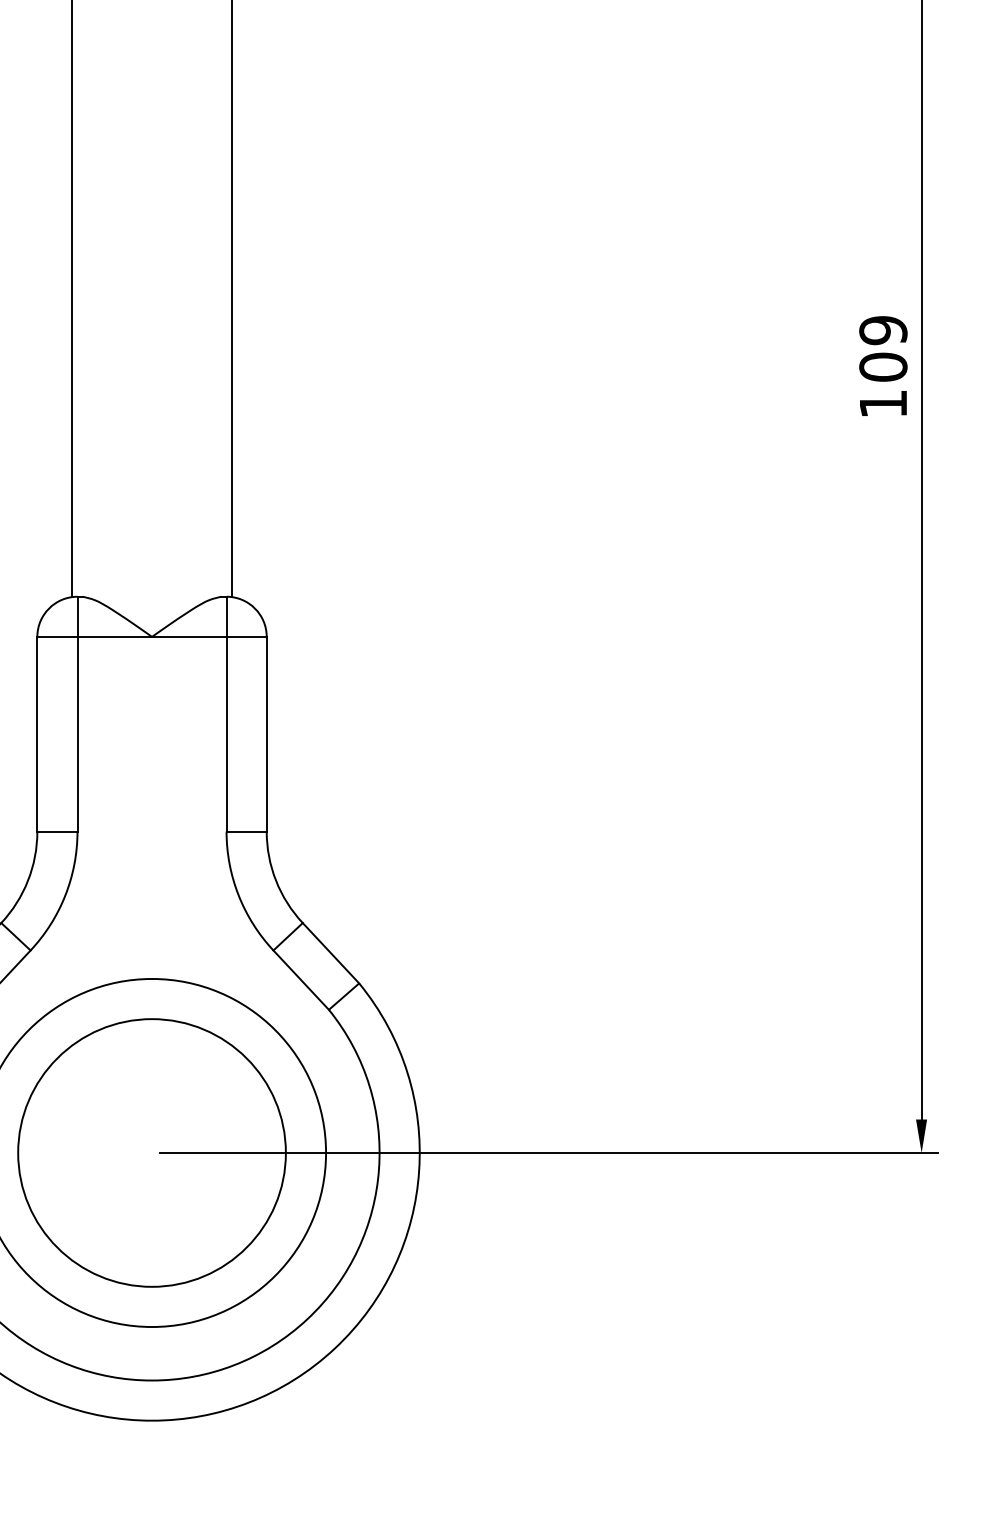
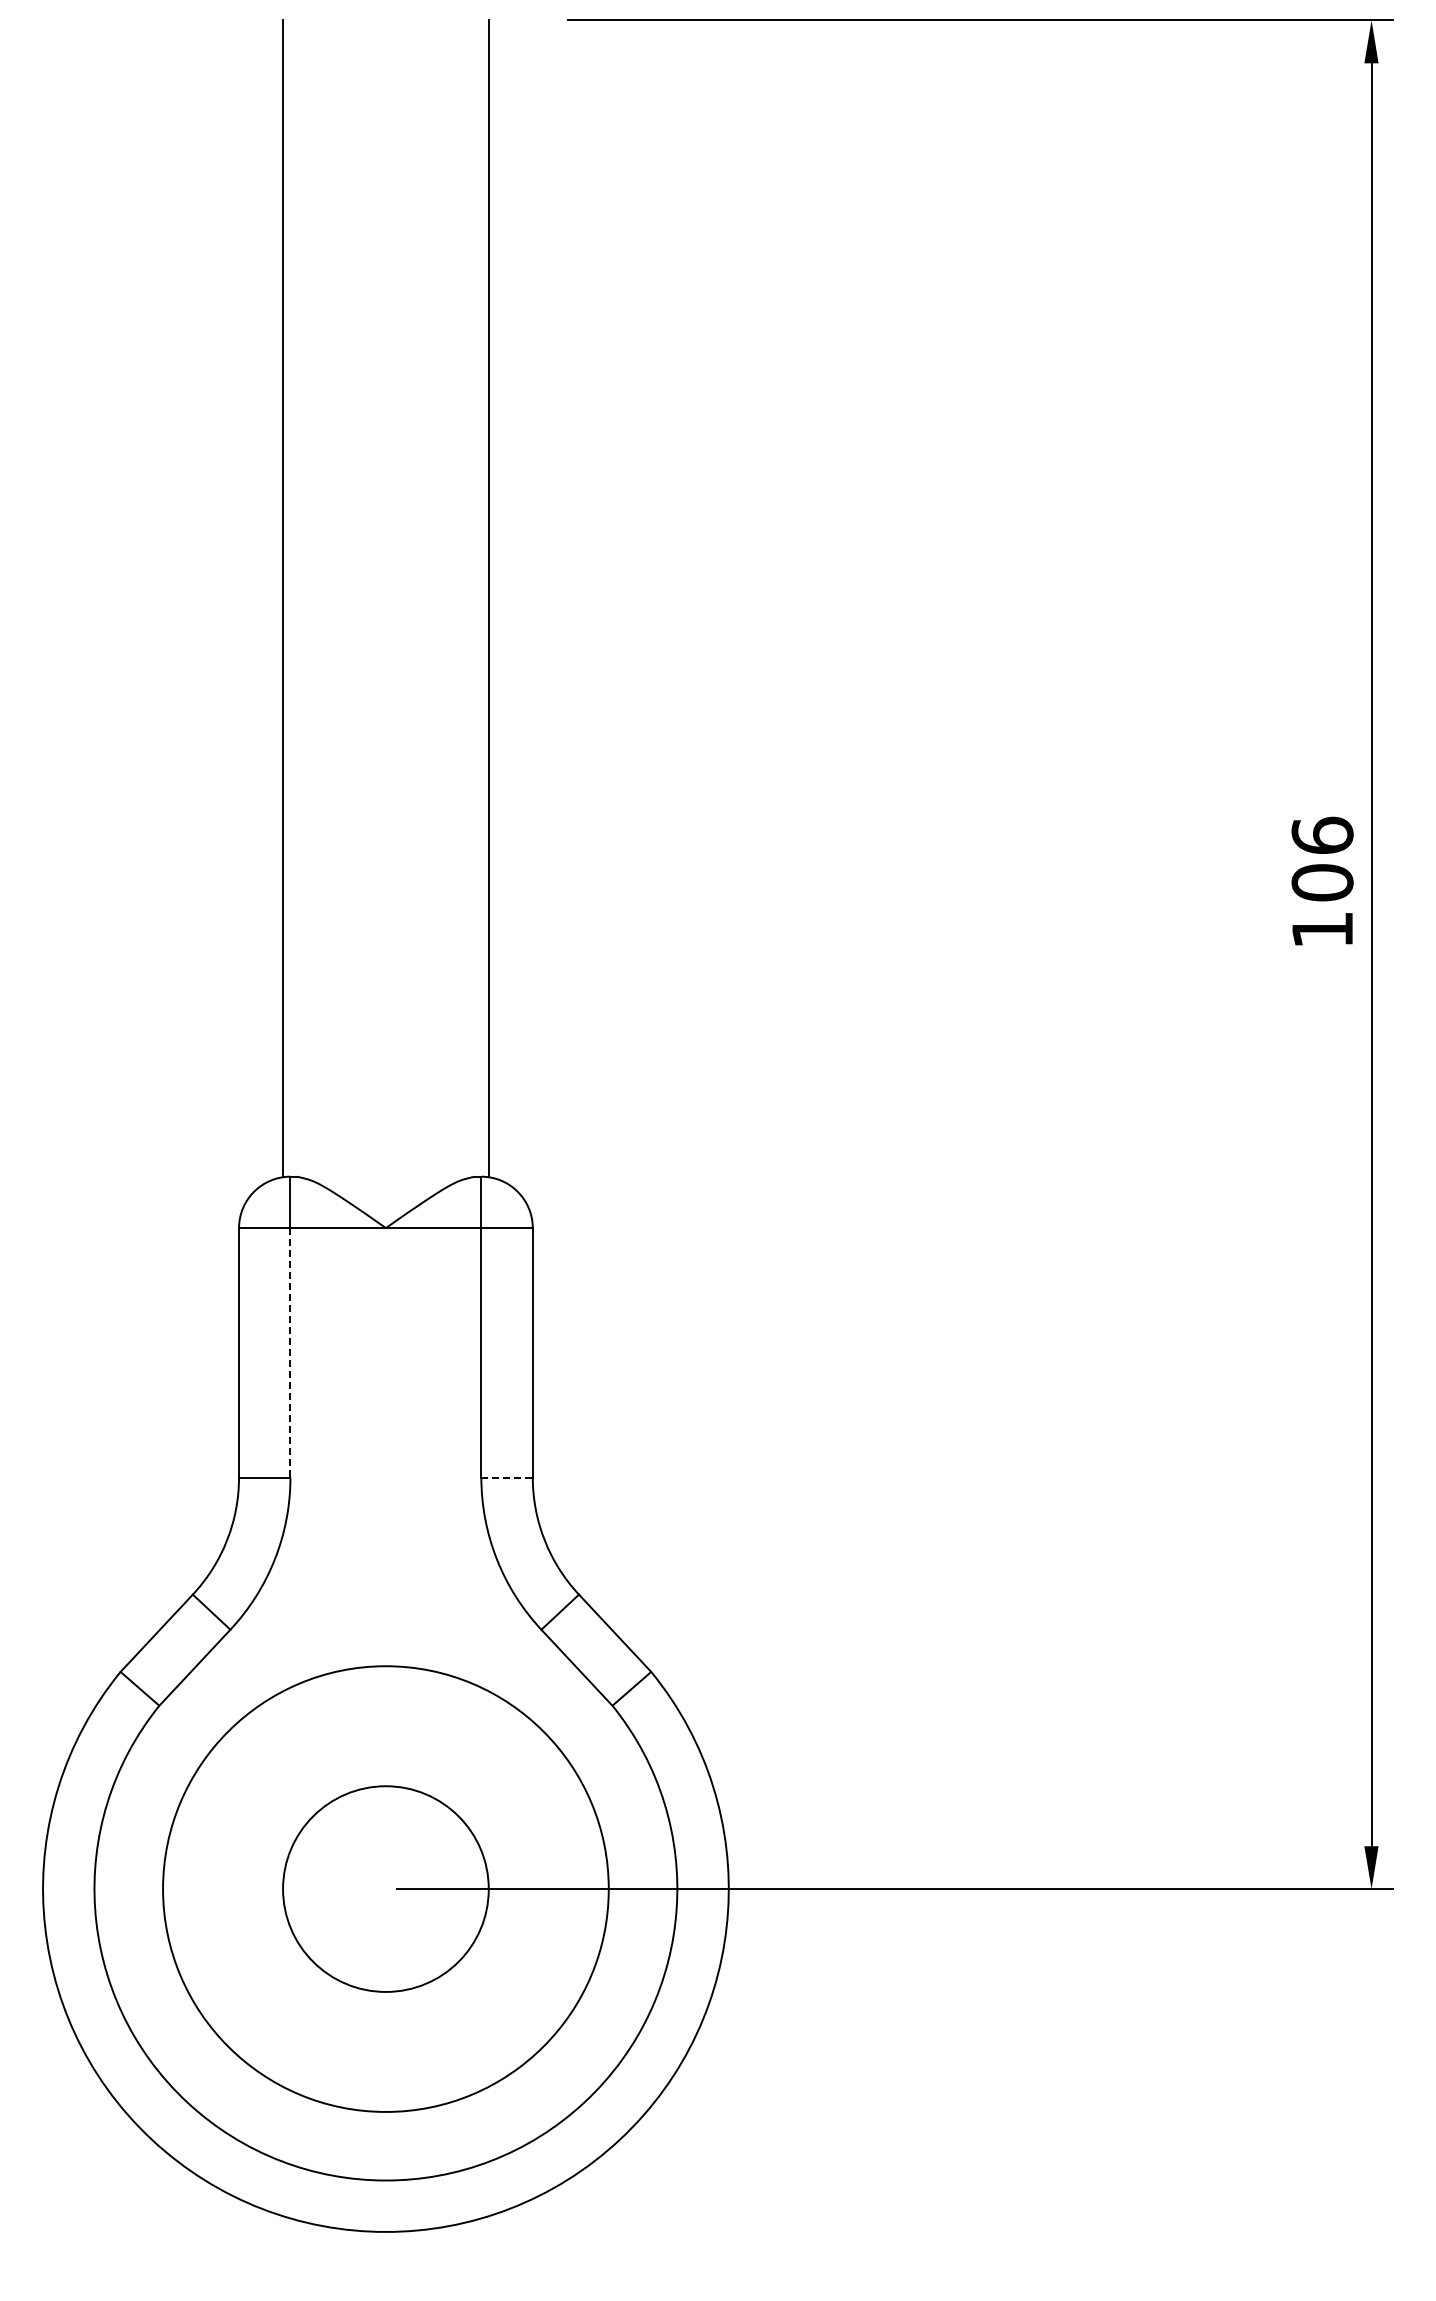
text: (883, 330) -> (1322, 835), 109 -> 106
line: (77, 734) -> (290, 1352), solid -> dashed
line: (246, 831) -> (507, 1477), solid -> dashed
circle: (151, 1152) -> (385, 1888), size x0.6

